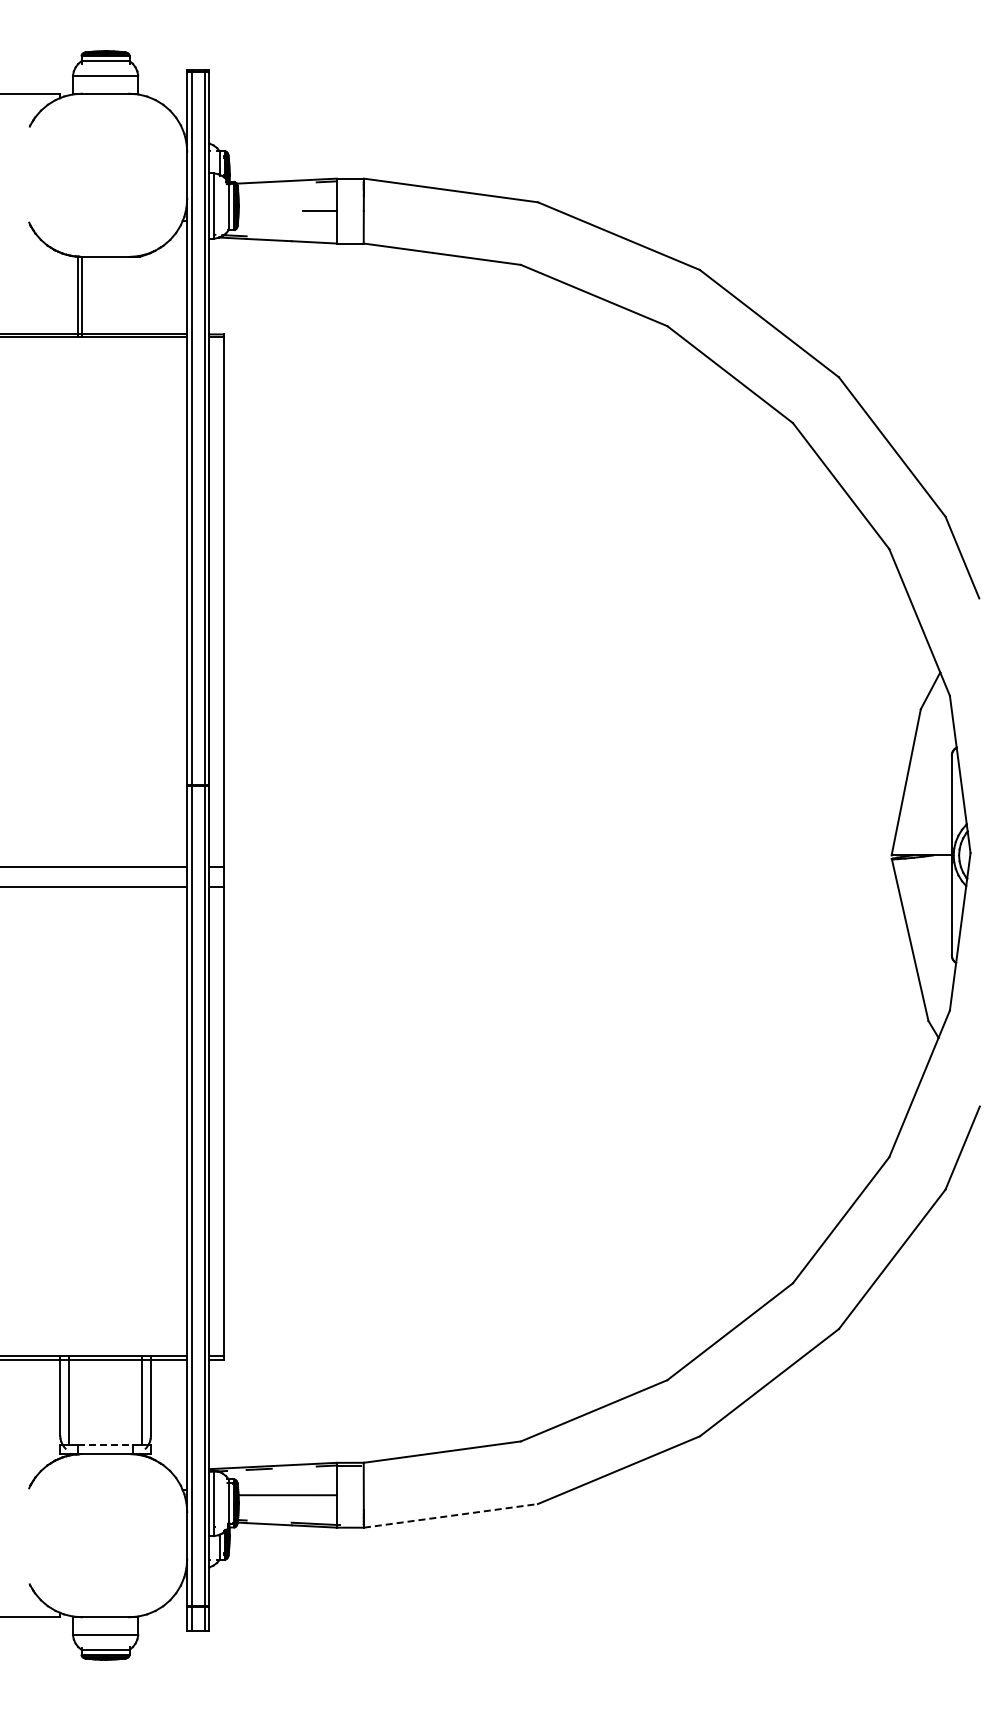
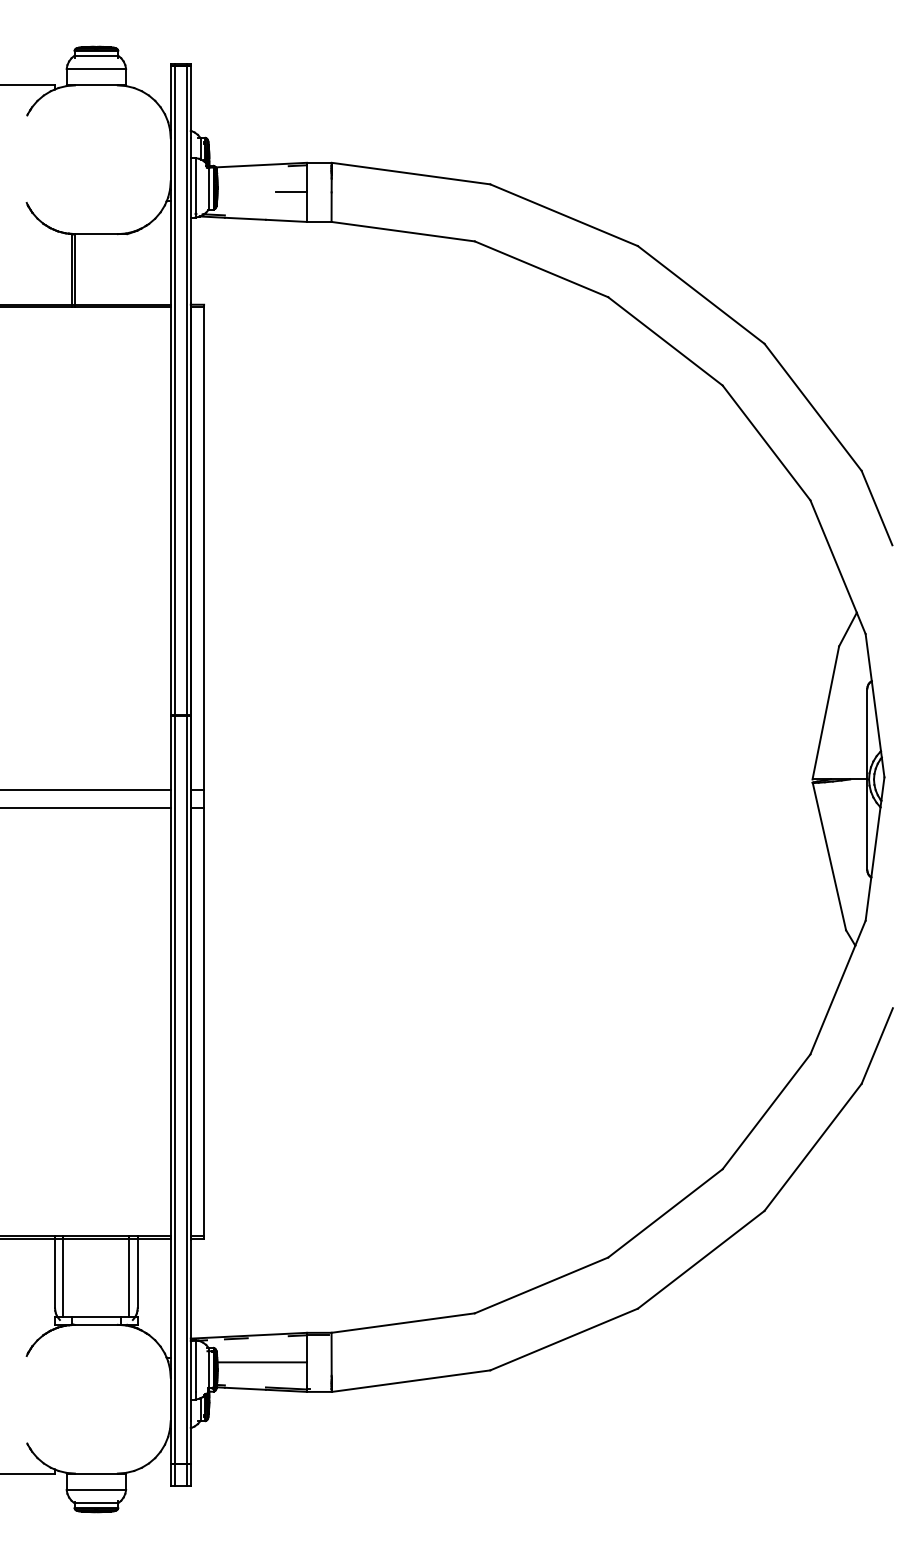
line: (106, 1444) -> (97, 1316), dashed -> solid
line: (450, 1515) -> (410, 1380), dashed -> solid

